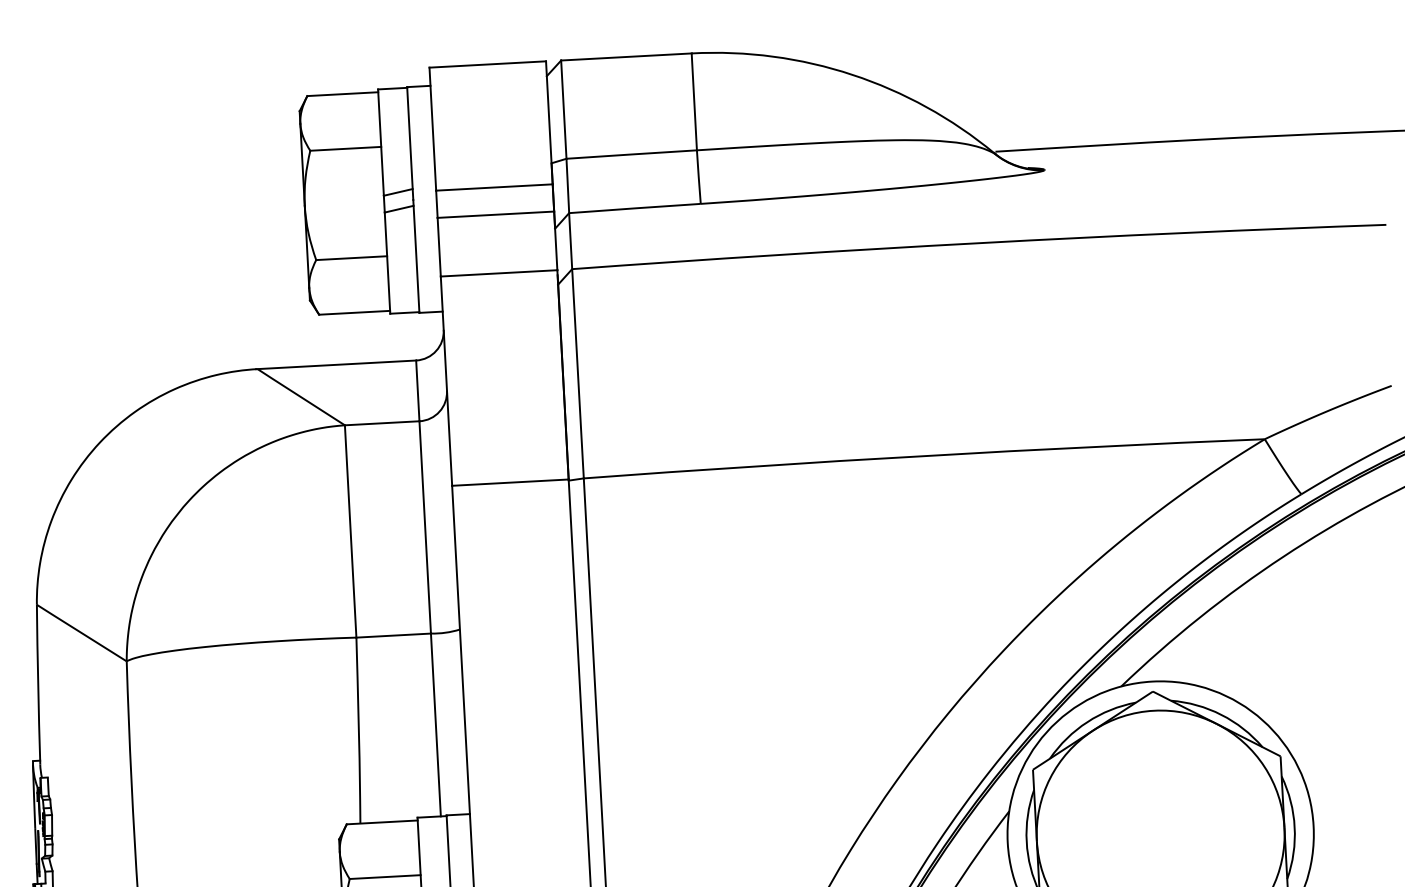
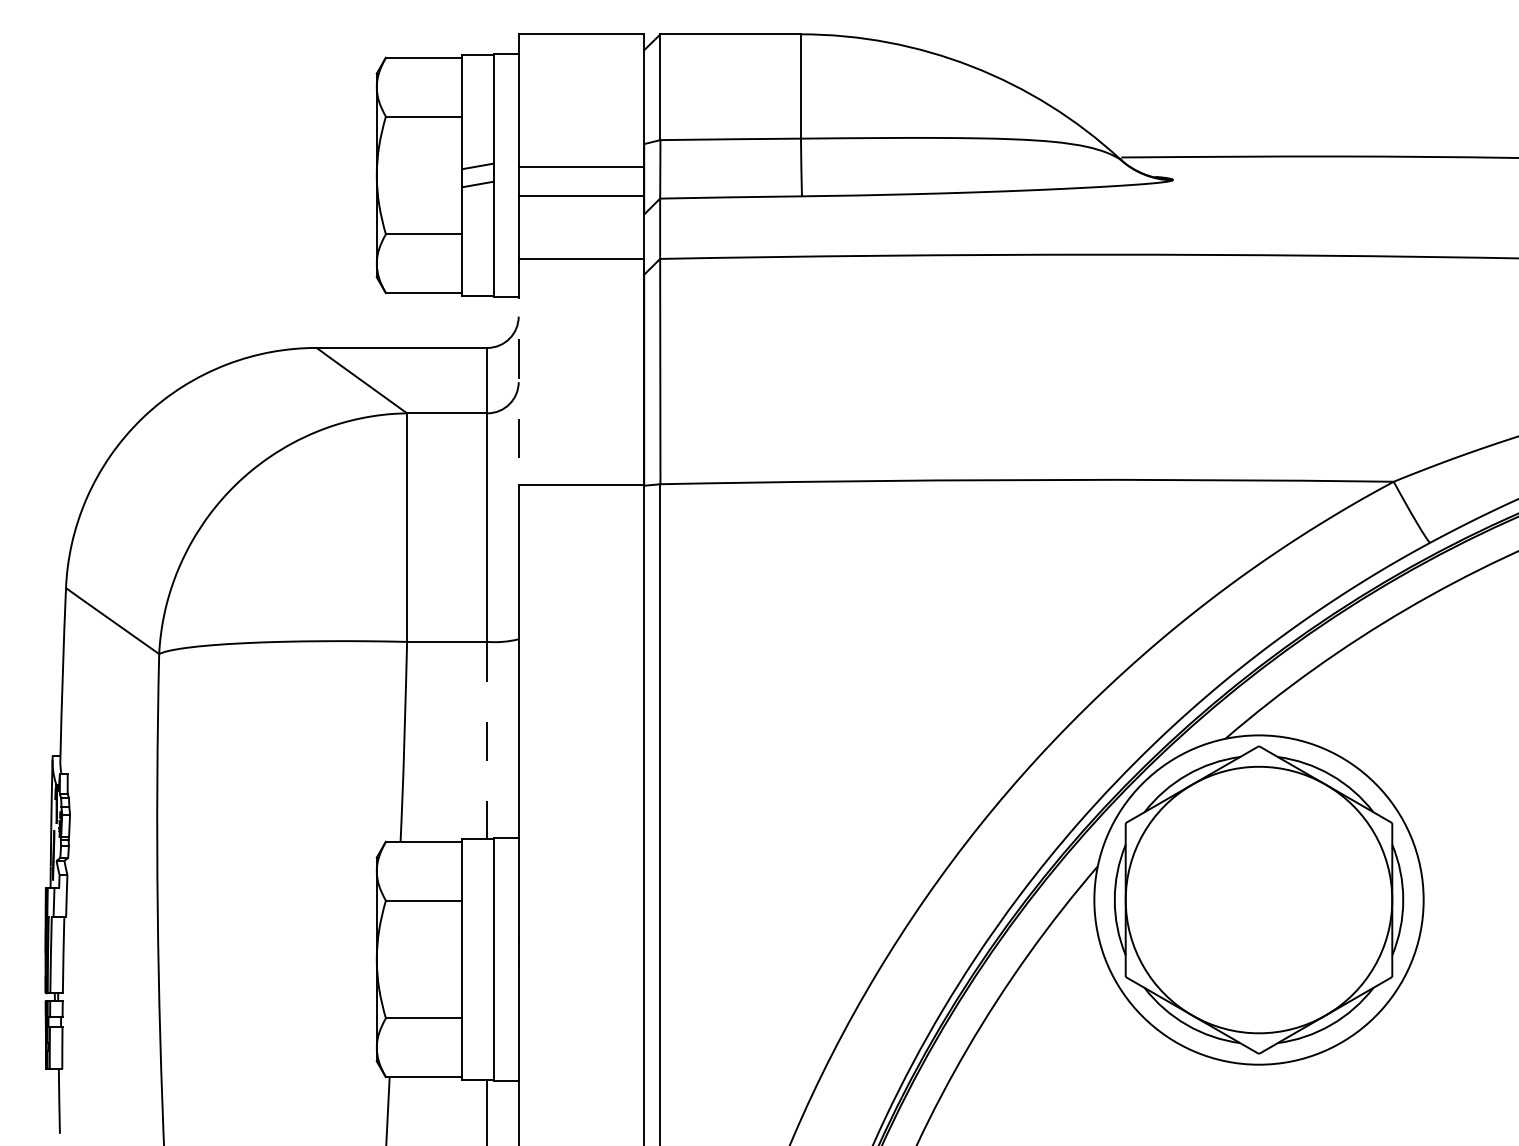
line: (446, 380) -> (518, 371), solid -> dashed
line: (436, 725) -> (487, 740), solid -> dashed

